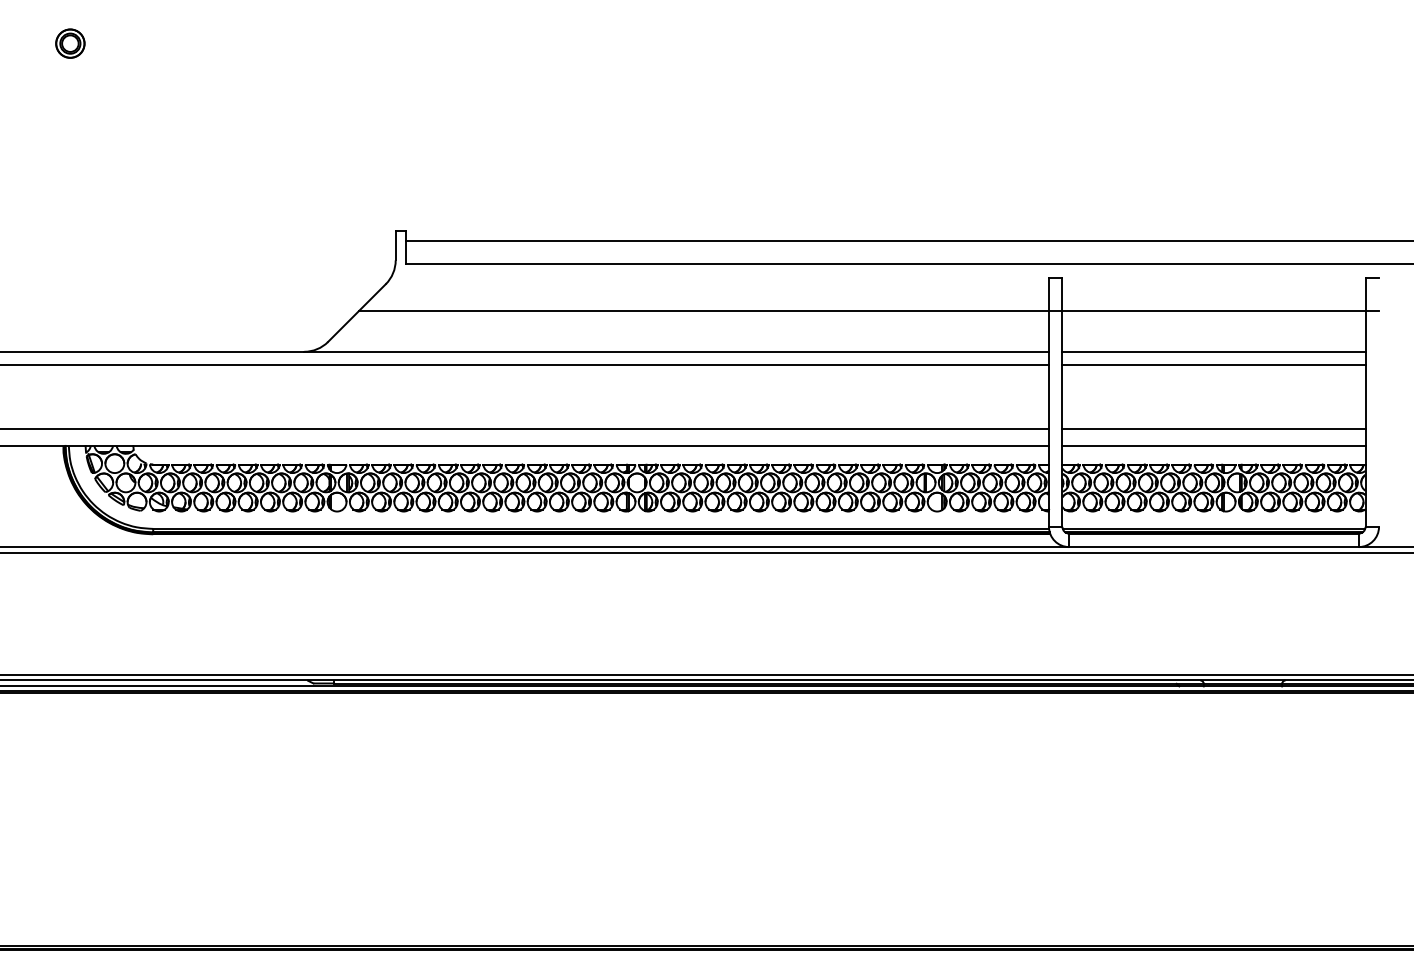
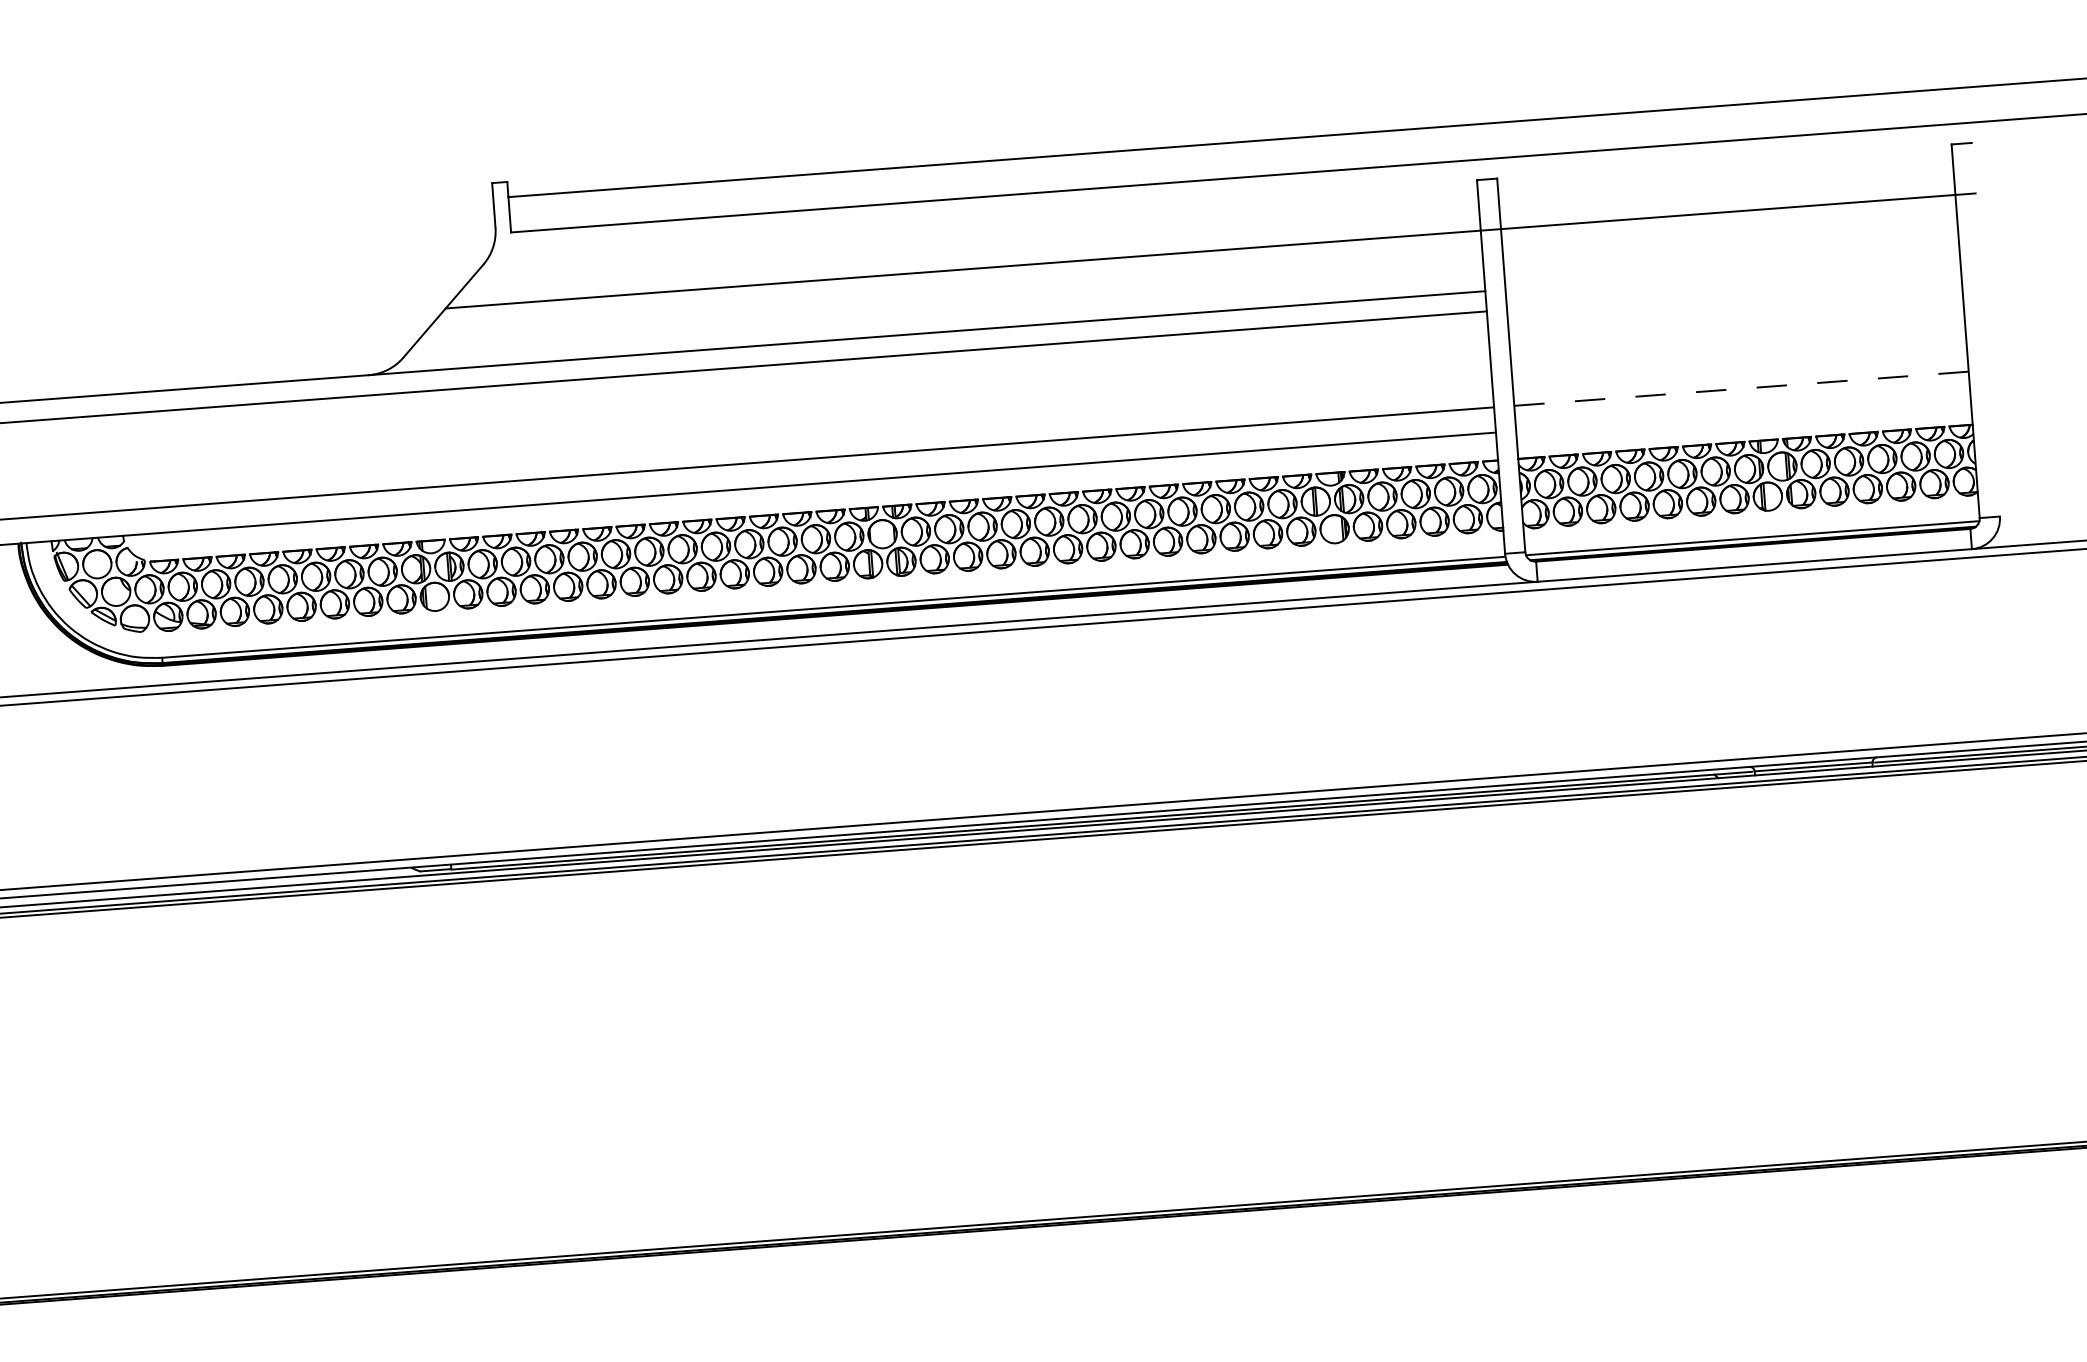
line: (1213, 351) -> (1731, 272), removed
line: (1213, 365) -> (1733, 293), removed
line: (1214, 429) -> (1742, 389), solid -> dashed
line: (1213, 446) -> (1742, 414), removed

